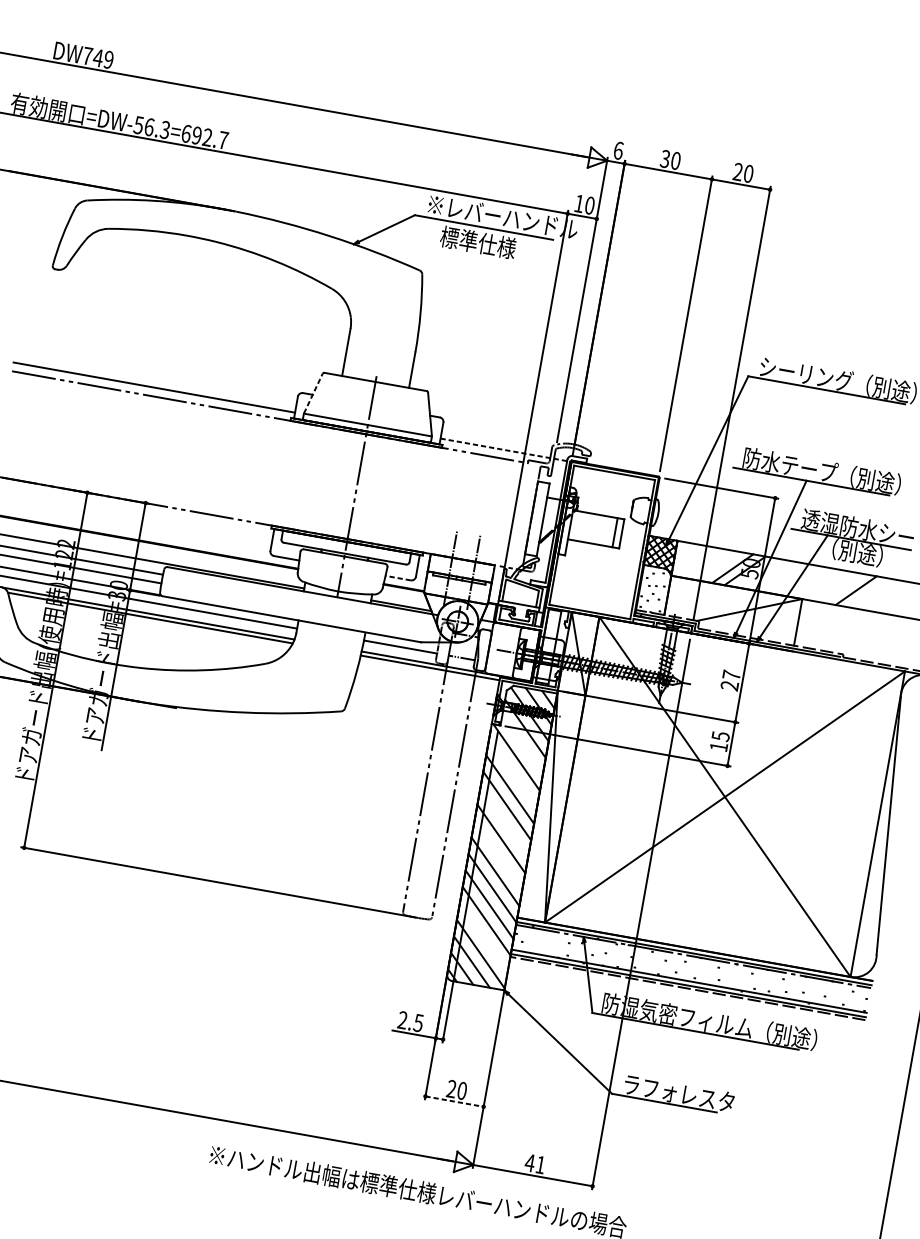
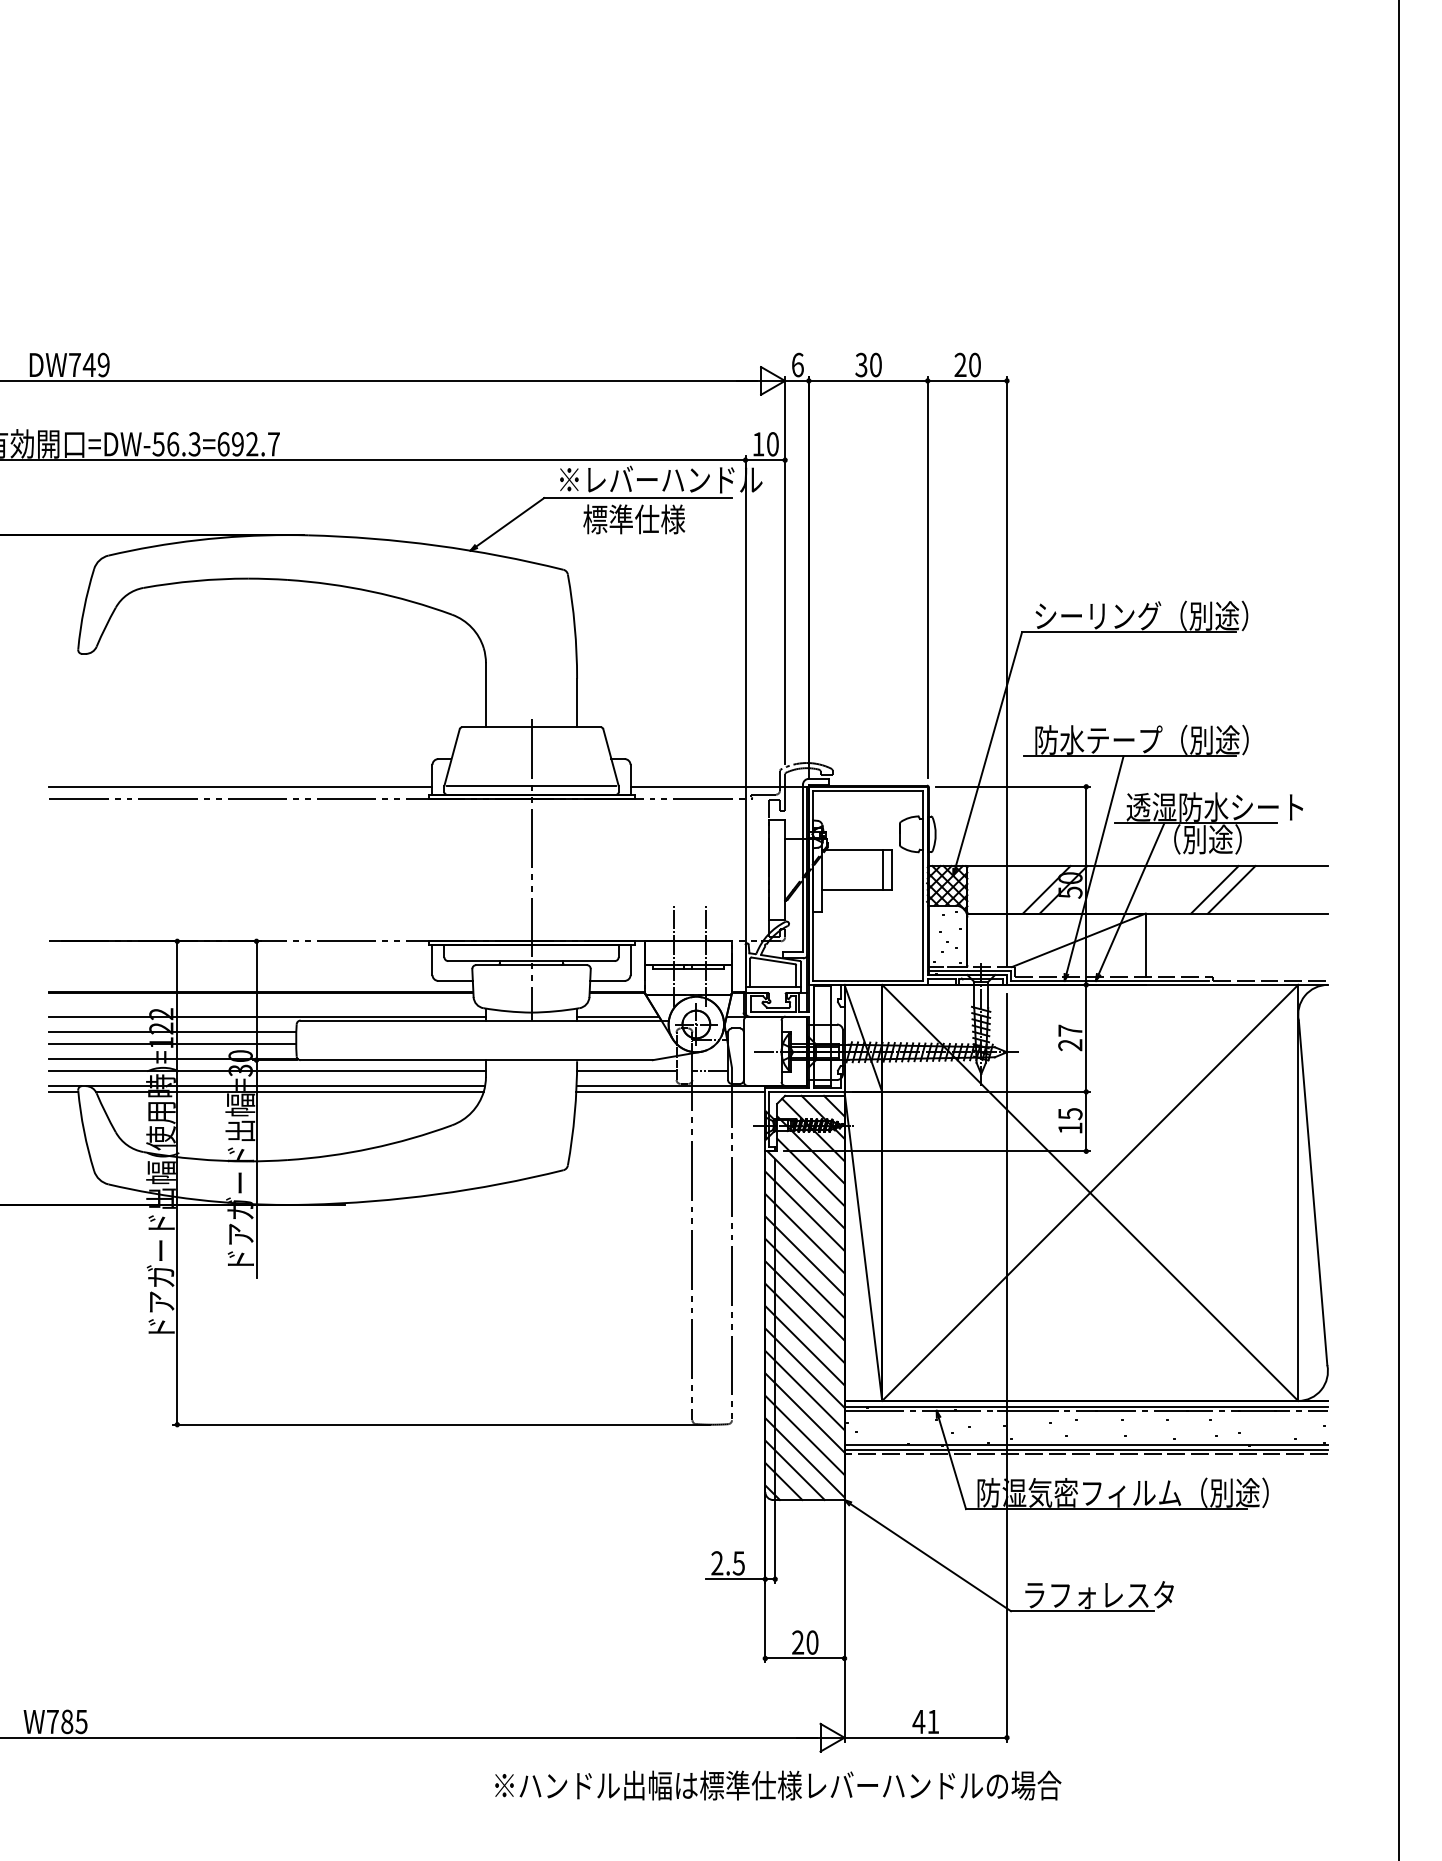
line: (313, 393) -> (452, 756), dashed -> solid
line: (505, 450) -> (719, 786), dashed -> solid
line: (397, 577) -> (606, 980), dashed -> solid
line: (868, 592) -> (1231, 889), added
line: (522, 745) -> (810, 1172), added
line: (512, 772) -> (804, 1210), added
line: (503, 822) -> (804, 1278), added
line: (498, 854) -> (804, 1322), added
line: (483, 937) -> (804, 1435), added
line: (454, 1101) -> (804, 1658), dashed -> solid

